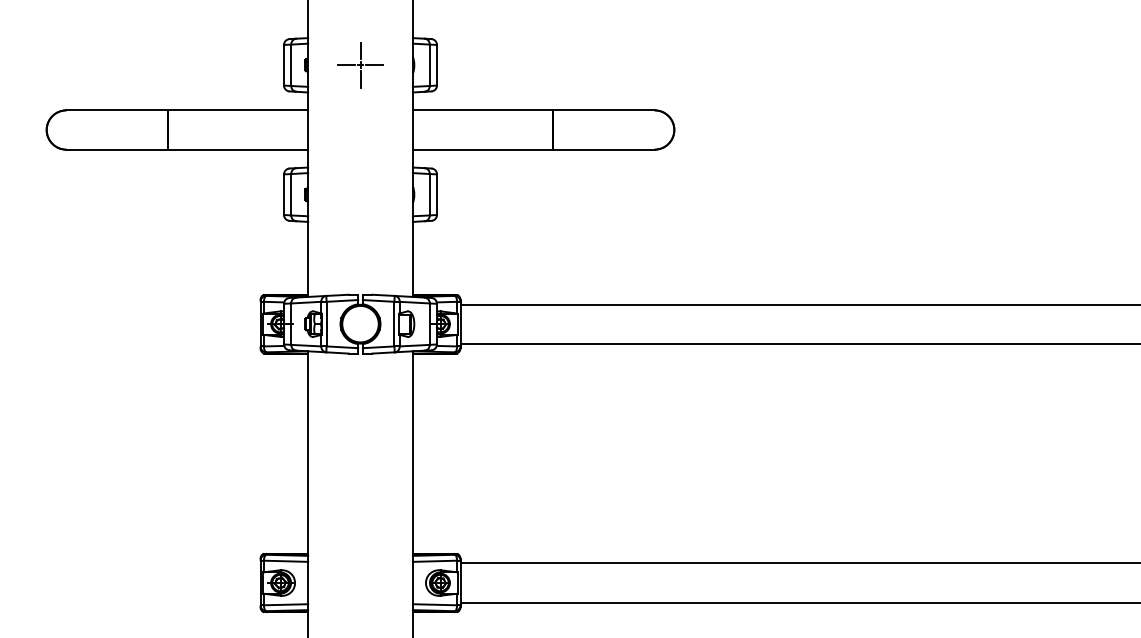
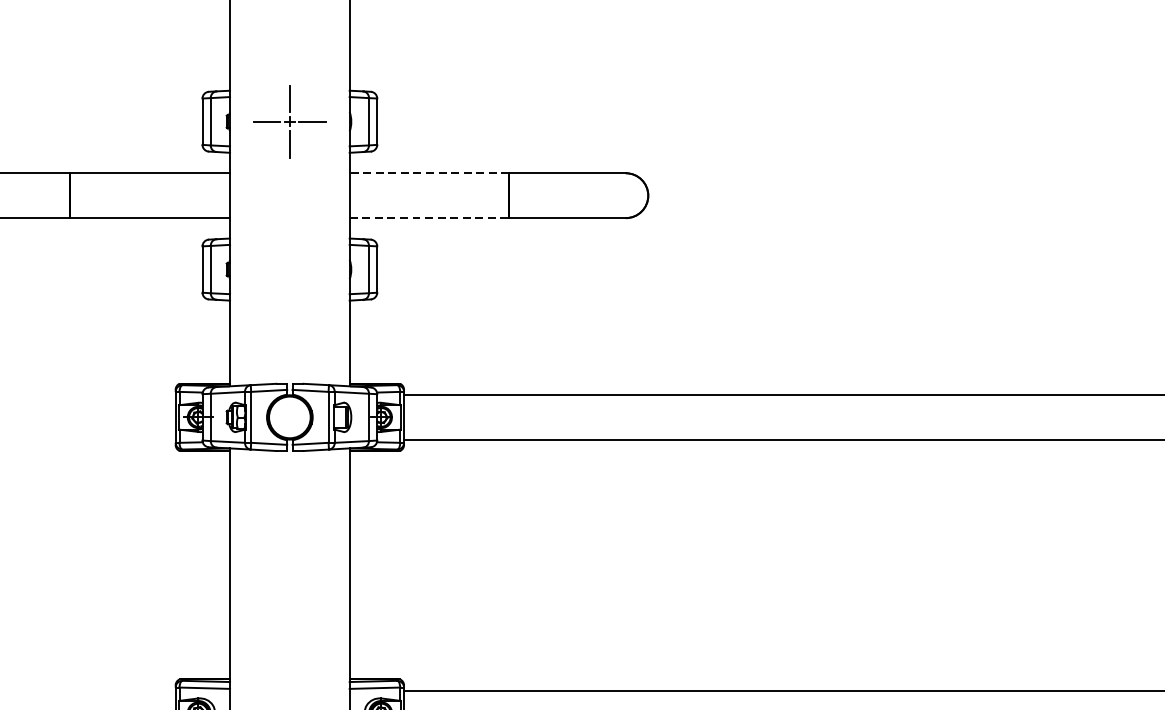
part: (360, 65) -> (289, 121), size x1.4
line: (482, 110) -> (429, 173), solid -> dashed
line: (482, 149) -> (429, 217), solid -> dashed

